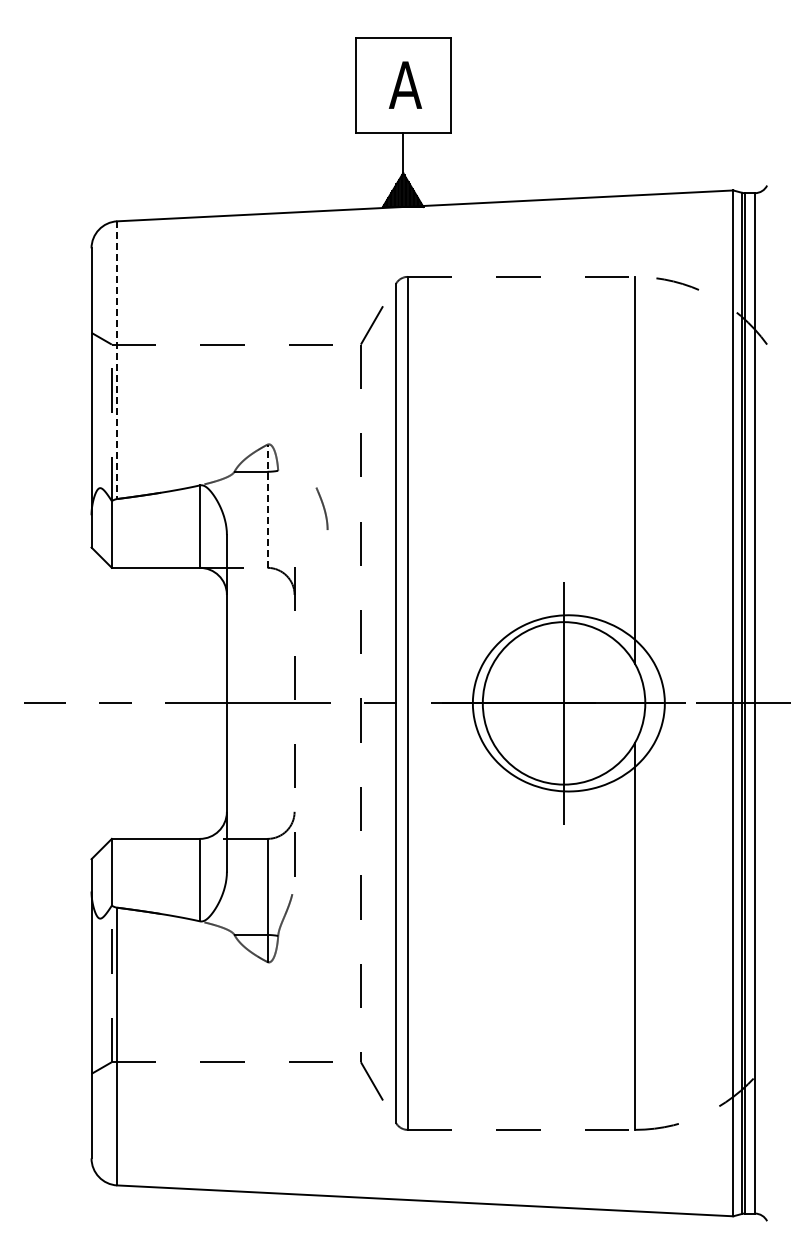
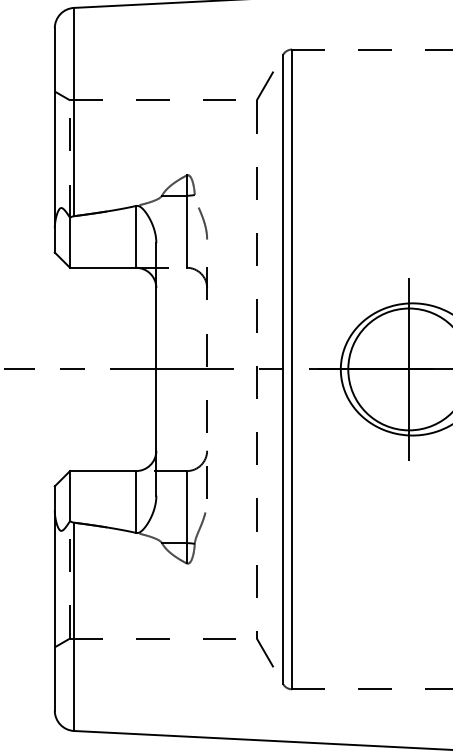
line: (117, 360) -> (74, 112), dashed -> solid
line: (267, 506) -> (186, 221), dashed -> solid
curve: (323, 508) -> (204, 223), moved

